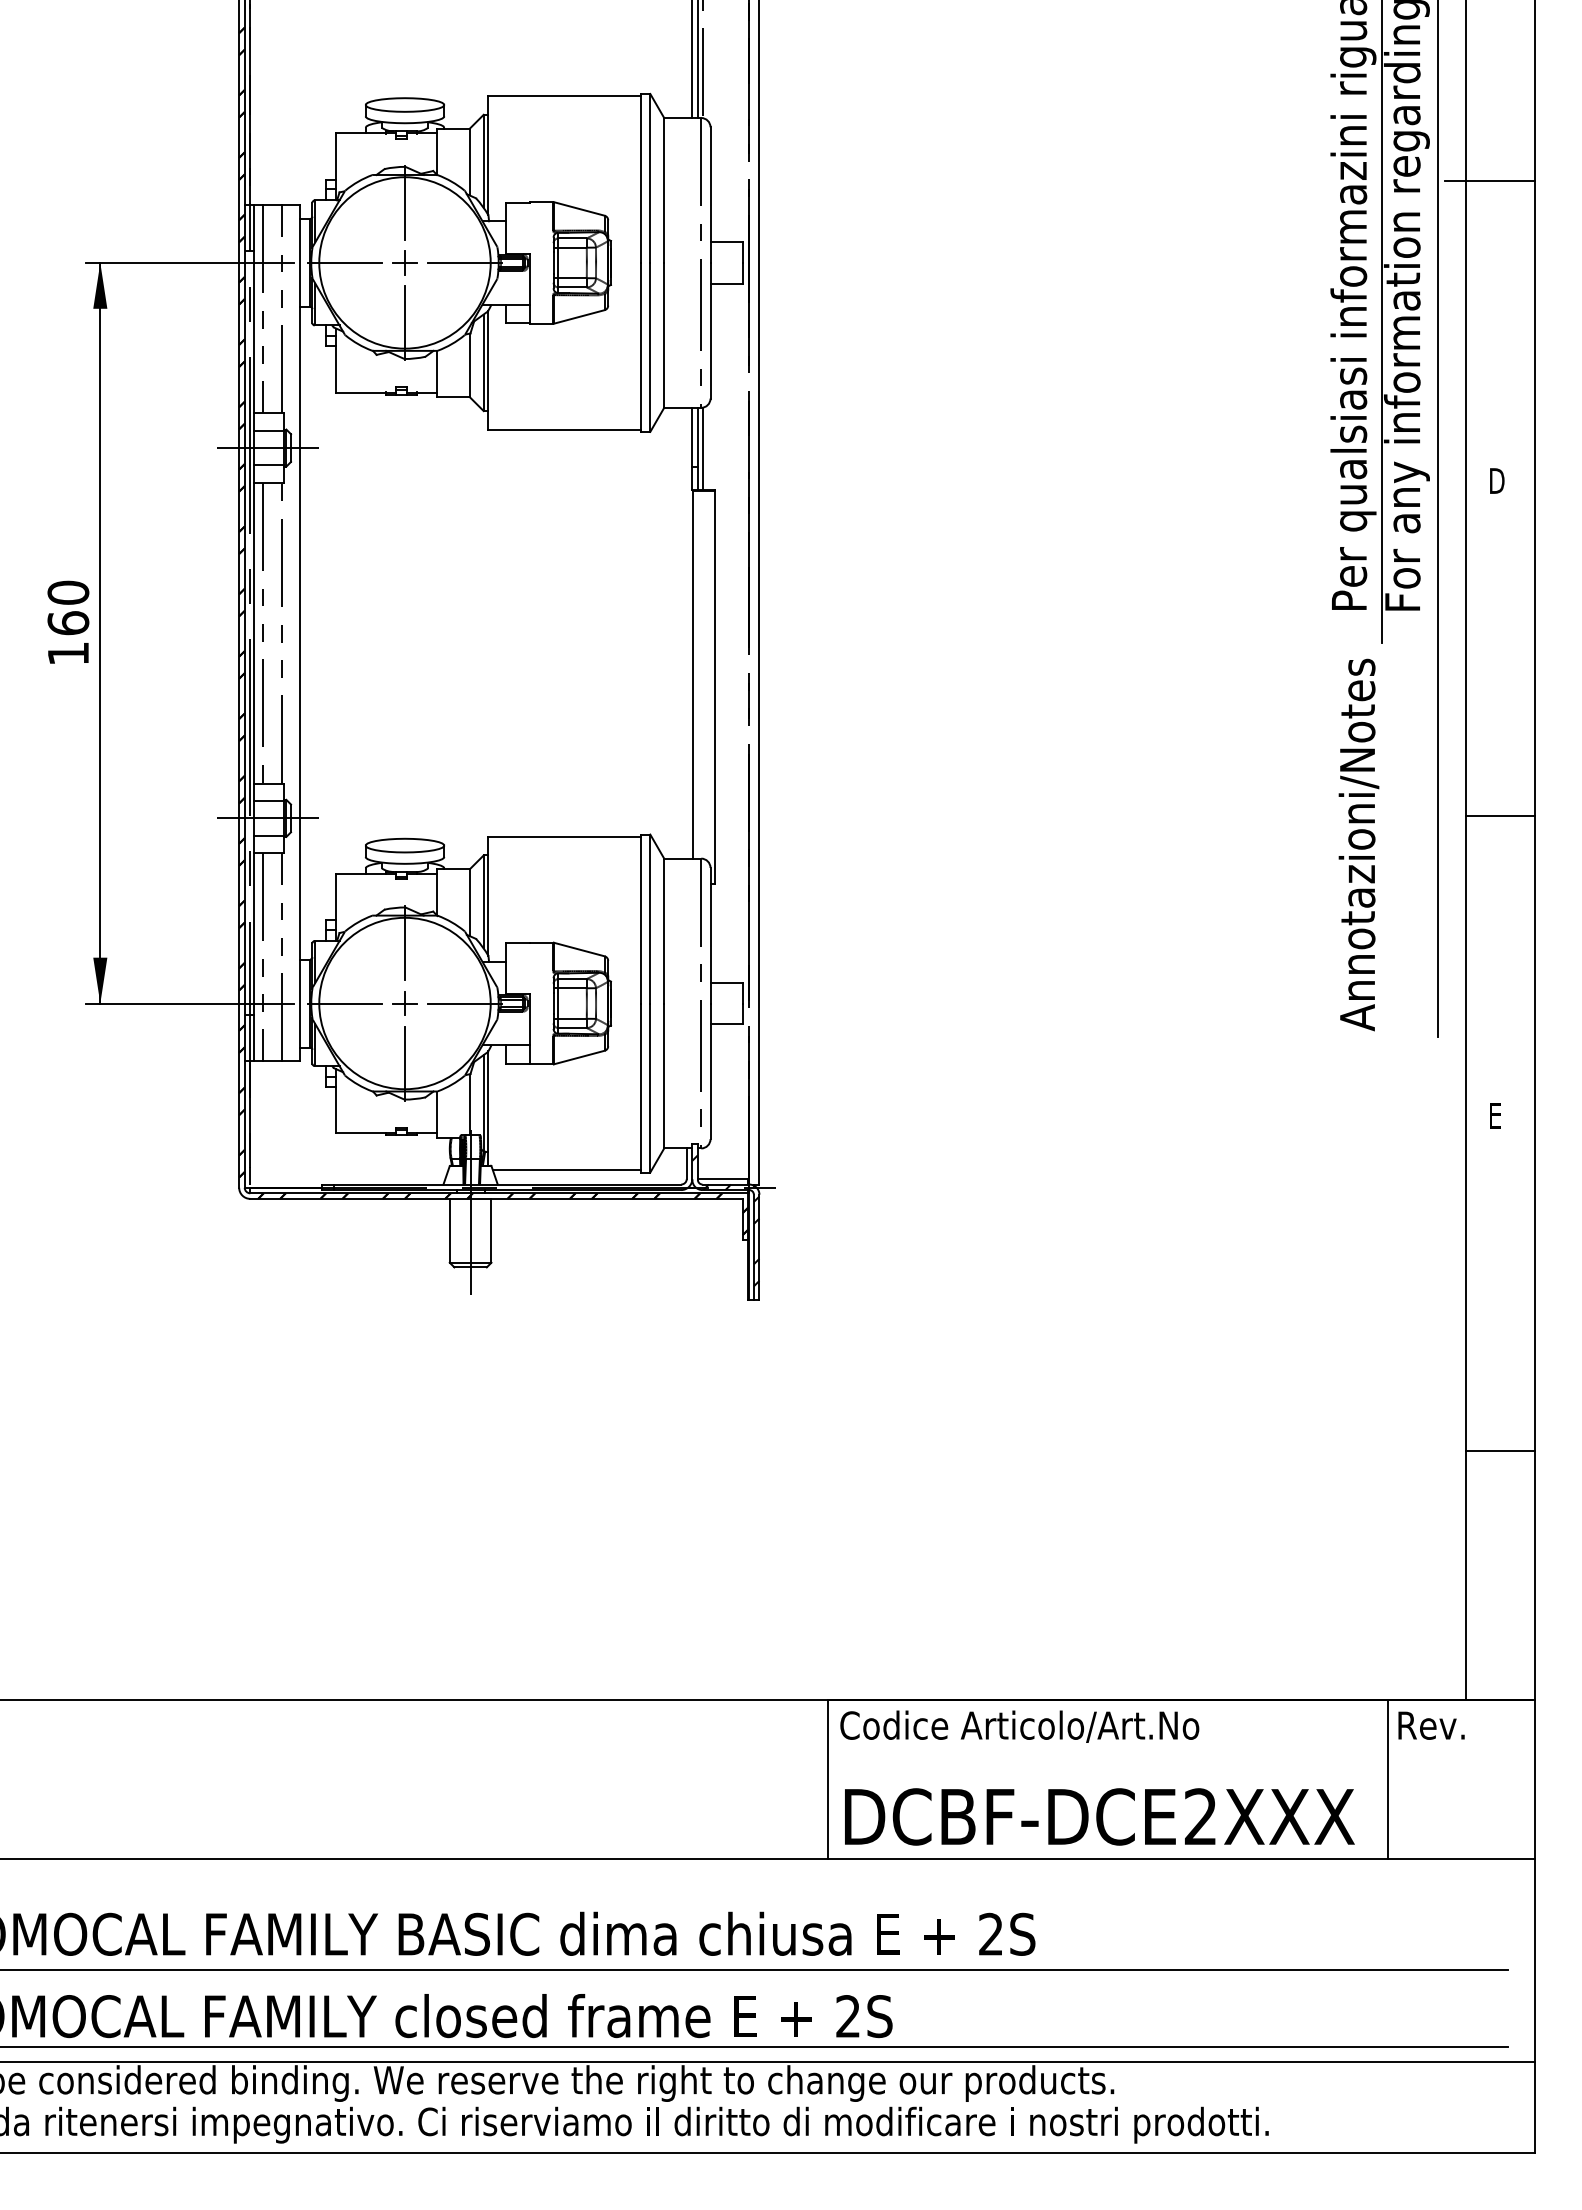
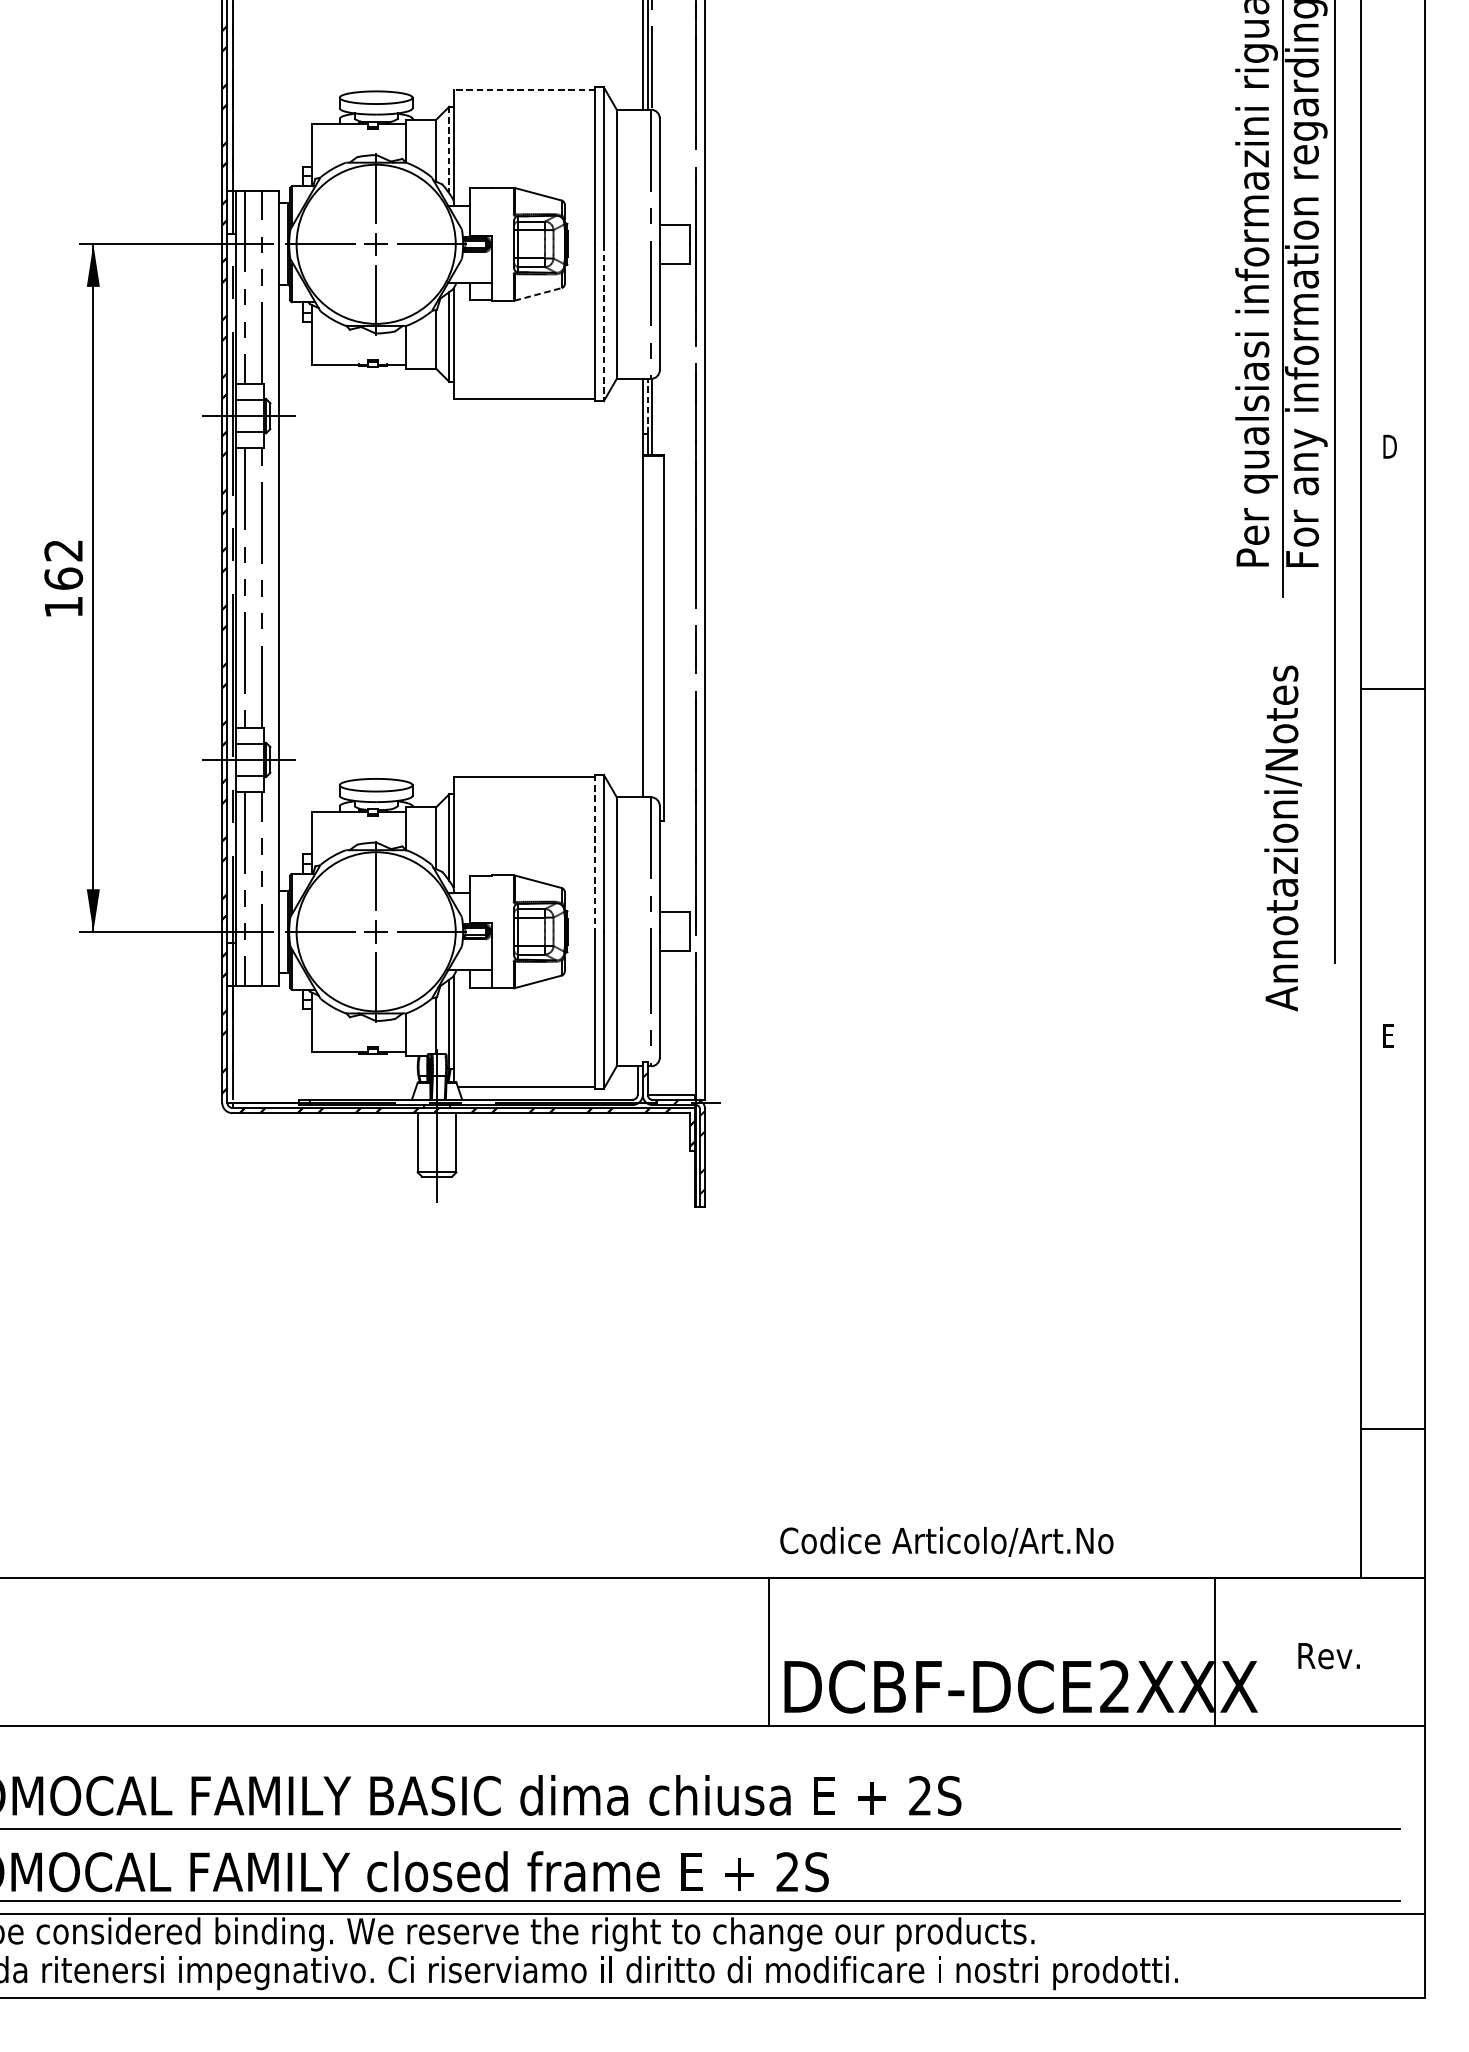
line: (564, 96) -> (524, 89), solid -> dashed
line: (483, 161) -> (449, 150), solid -> dashed
line: (1489, 181) -> (1382, 168), removed
line: (579, 316) -> (538, 294), solid -> dashed
line: (650, 347) -> (604, 322), solid -> dashed
line: (697, 437) -> (647, 406), solid -> dashed
text: (68, 592) -> (63, 550), 160 -> 162
line: (1500, 816) -> (1393, 689), moved
text: (1358, 844) -> (1282, 838), moved
line: (641, 919) -> (595, 853), solid -> dashed
line: (1500, 1450) -> (1393, 1429), moved
text: (1431, 1725) -> (1329, 1655), moved
text: (1019, 1726) -> (946, 1541), moved
line: (1387, 1779) -> (1214, 1652), moved

